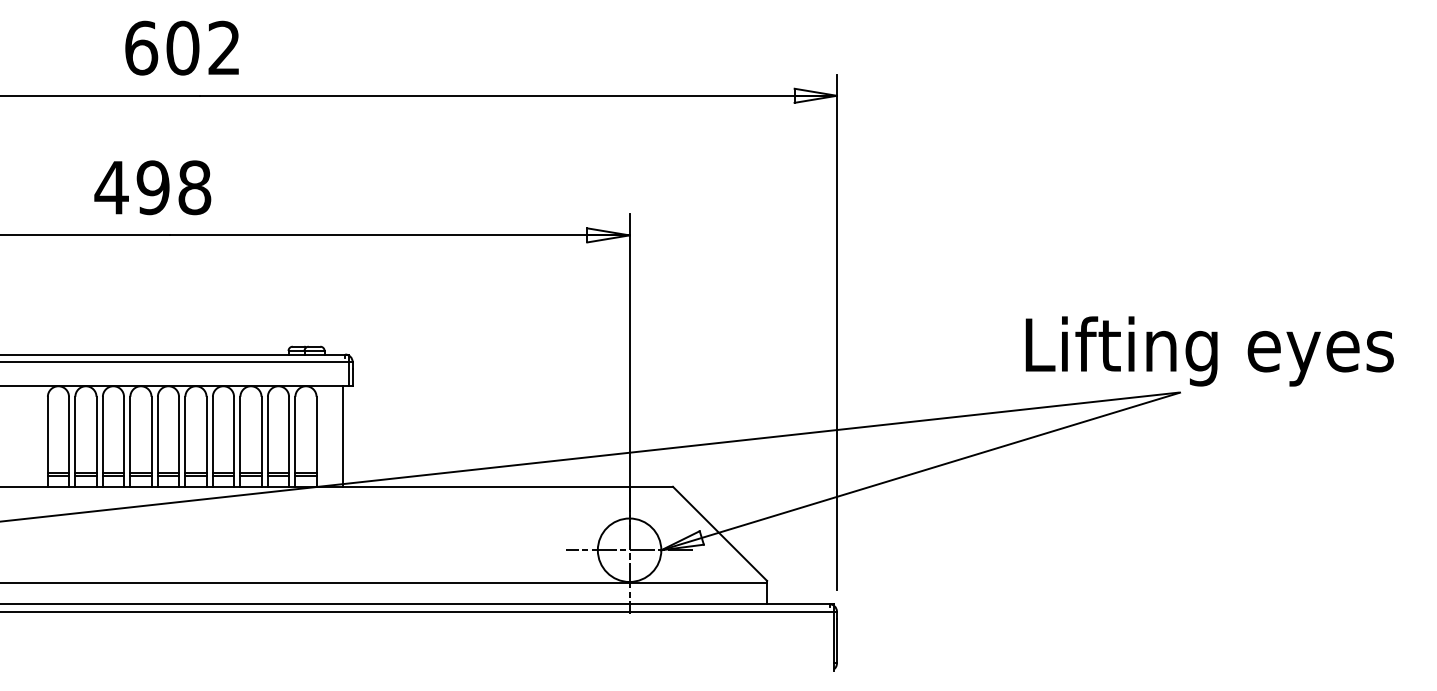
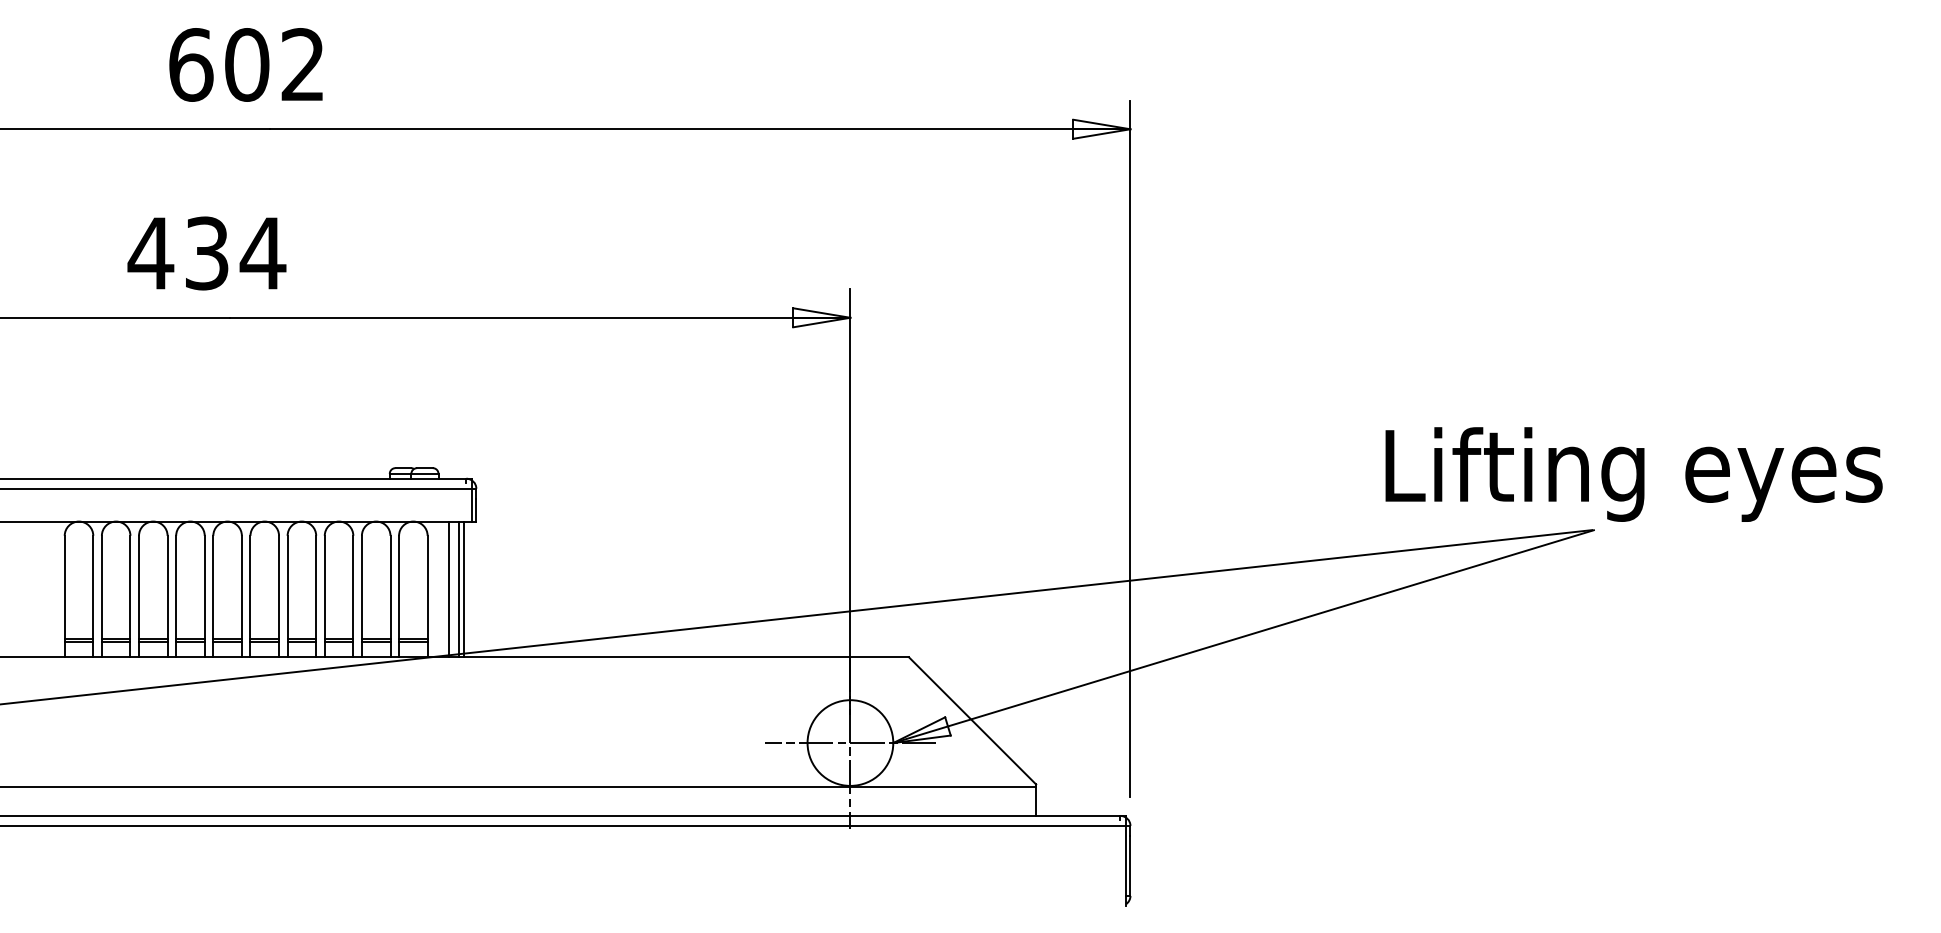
text: (174, 187) -> (235, 253), 498 -> 434
line: (332, 436) -> (449, 589), added
line: (340, 436) -> (459, 589), added

